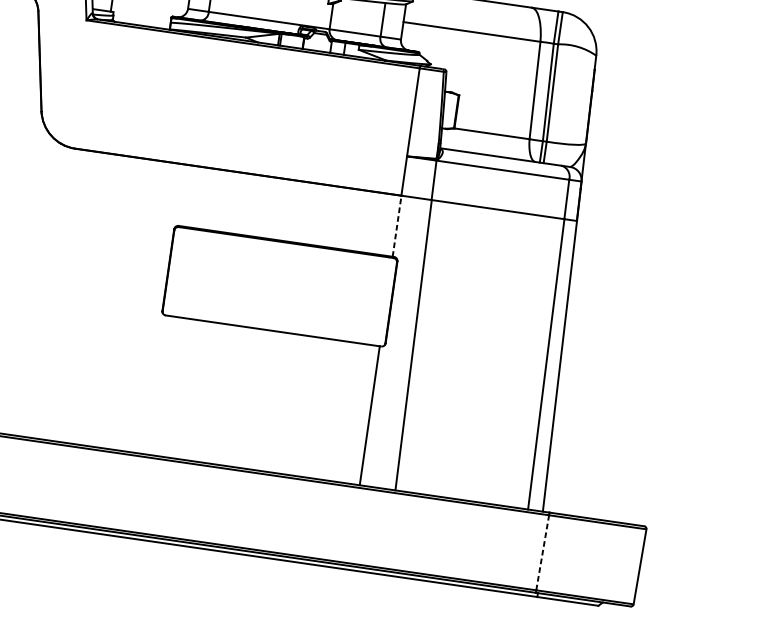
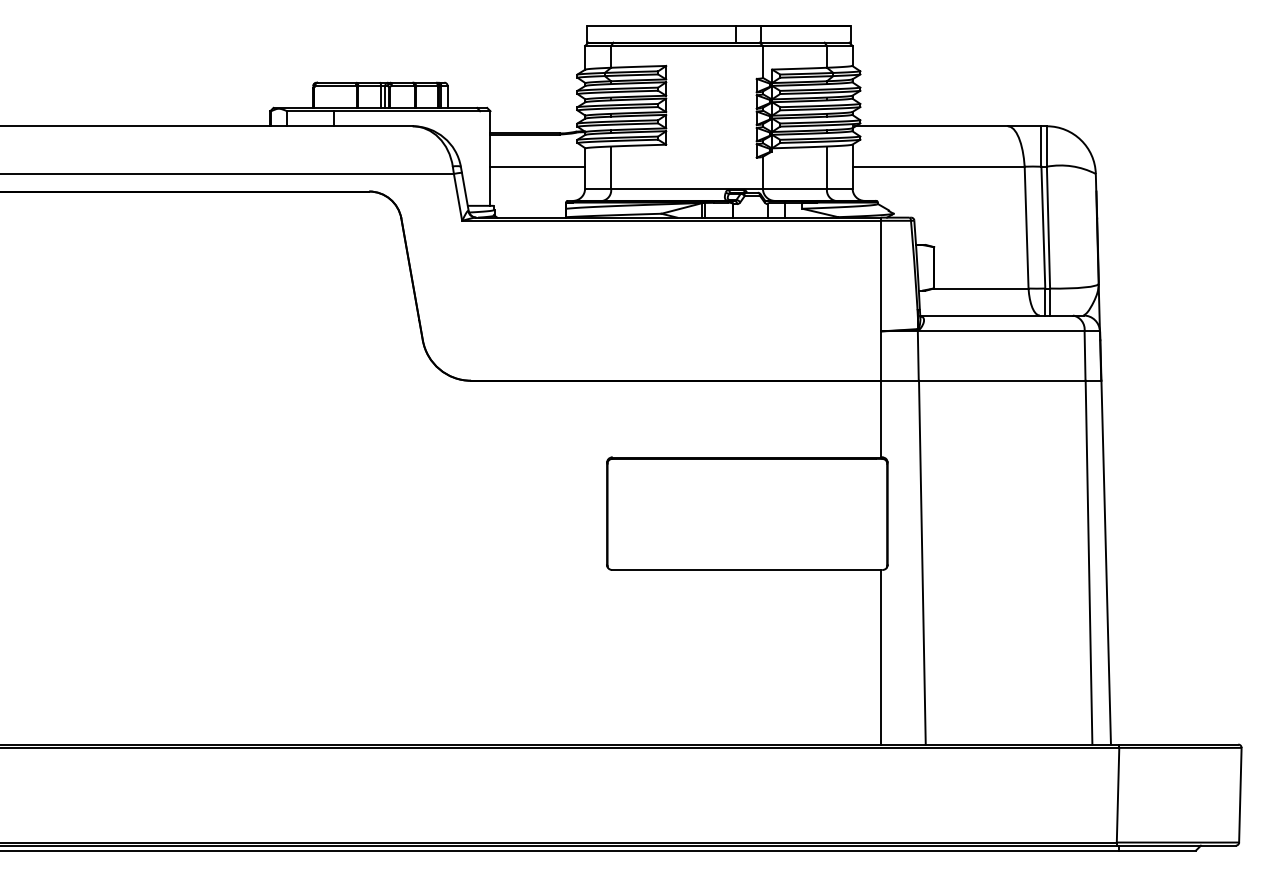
line: (396, 225) -> (880, 418), dashed -> solid
line: (543, 552) -> (1118, 794), dashed -> solid

